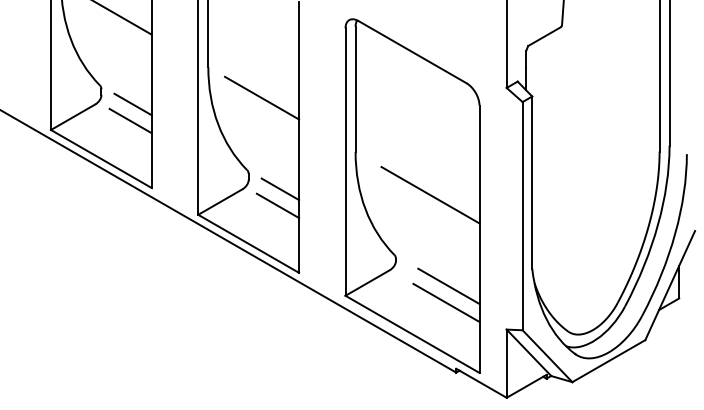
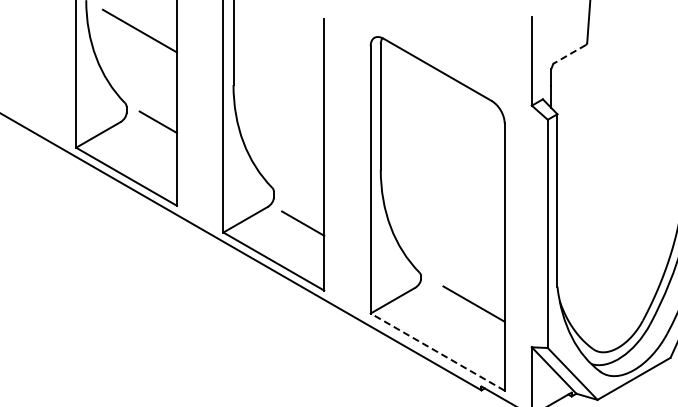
line: (544, 36) -> (569, 54), solid -> dashed
line: (261, 97) -> (286, 115), removed
line: (130, 120) -> (155, 138), removed
line: (280, 189) -> (305, 207), removed
line: (430, 195) -> (455, 213), removed
line: (446, 302) -> (471, 320), removed
line: (412, 334) -> (437, 352), solid -> dashed

